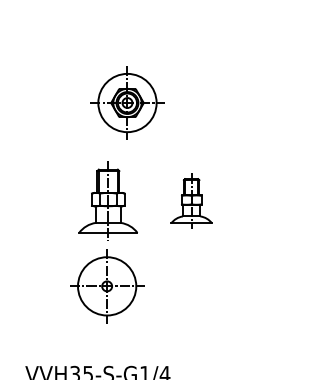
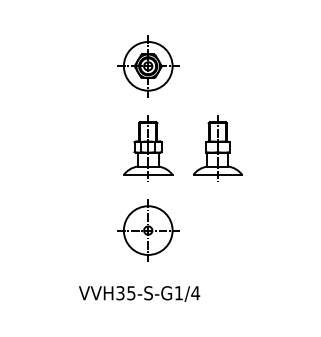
part: (127, 103) -> (148, 66), moved
part: (191, 201) -> (217, 148), size x1.43
part: (107, 286) -> (148, 230), moved

